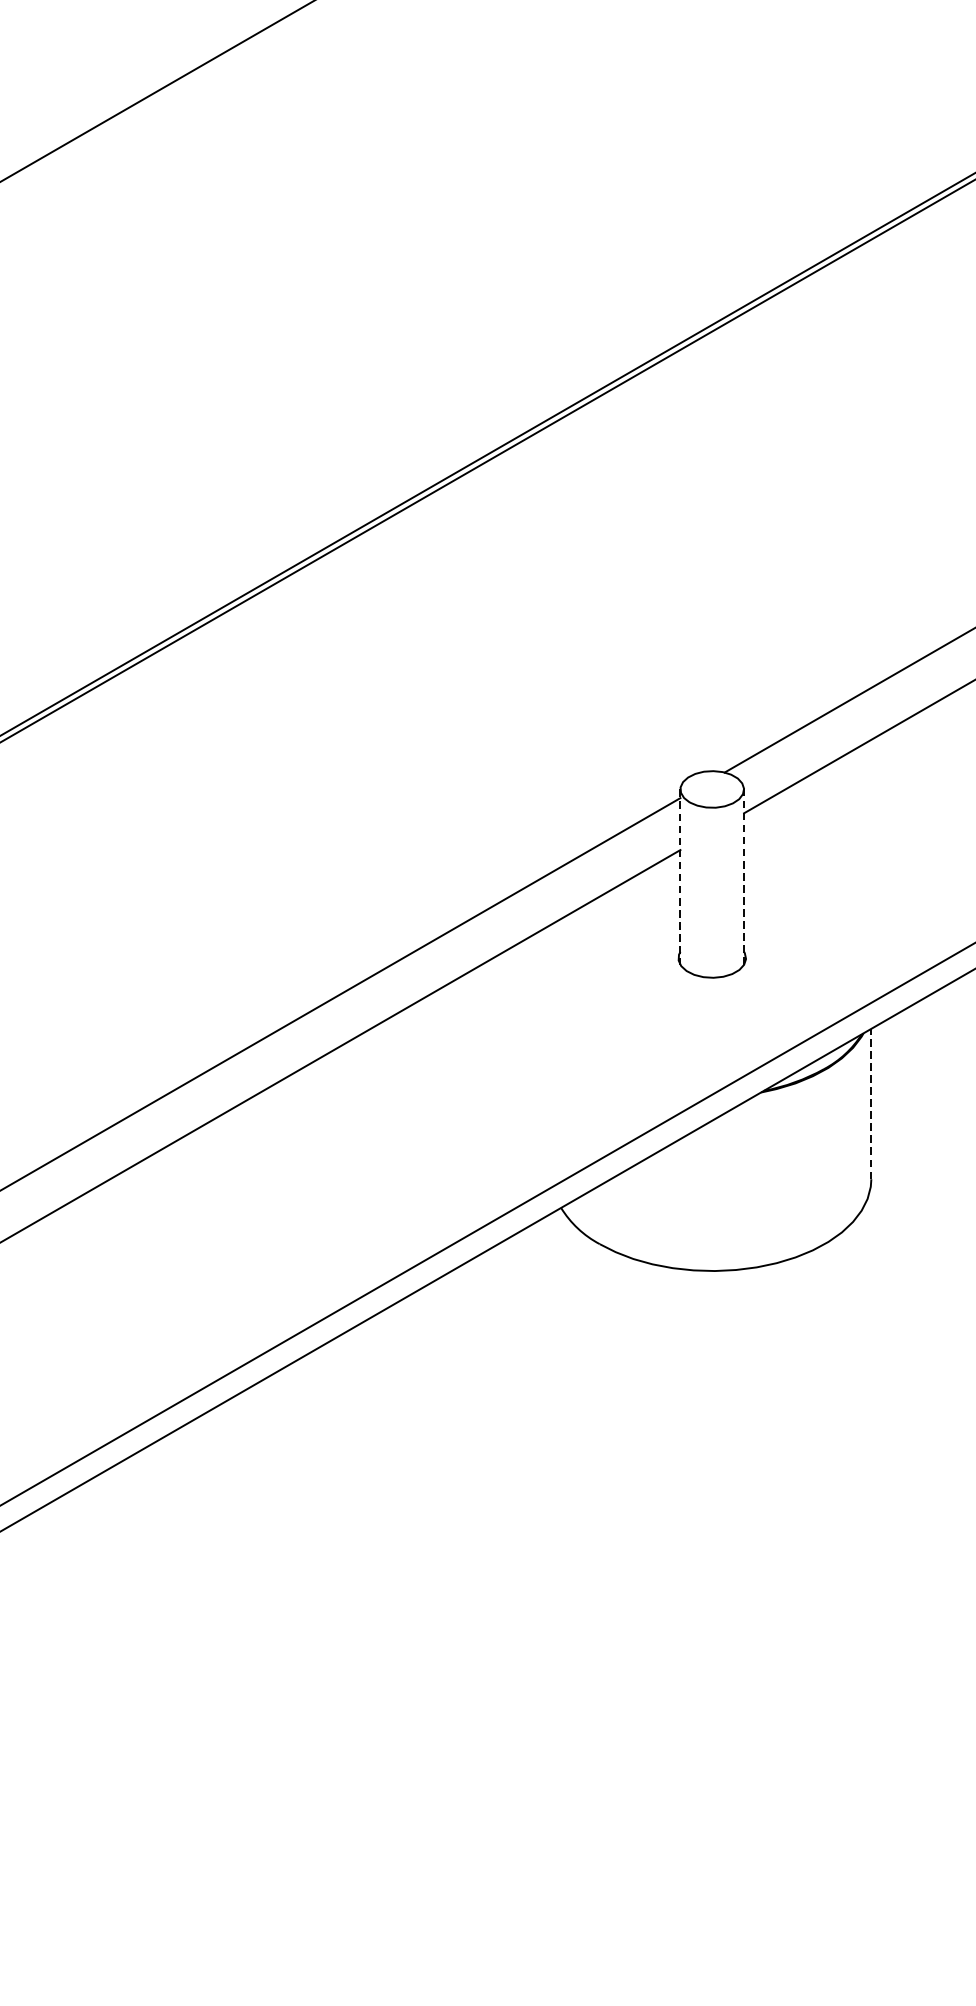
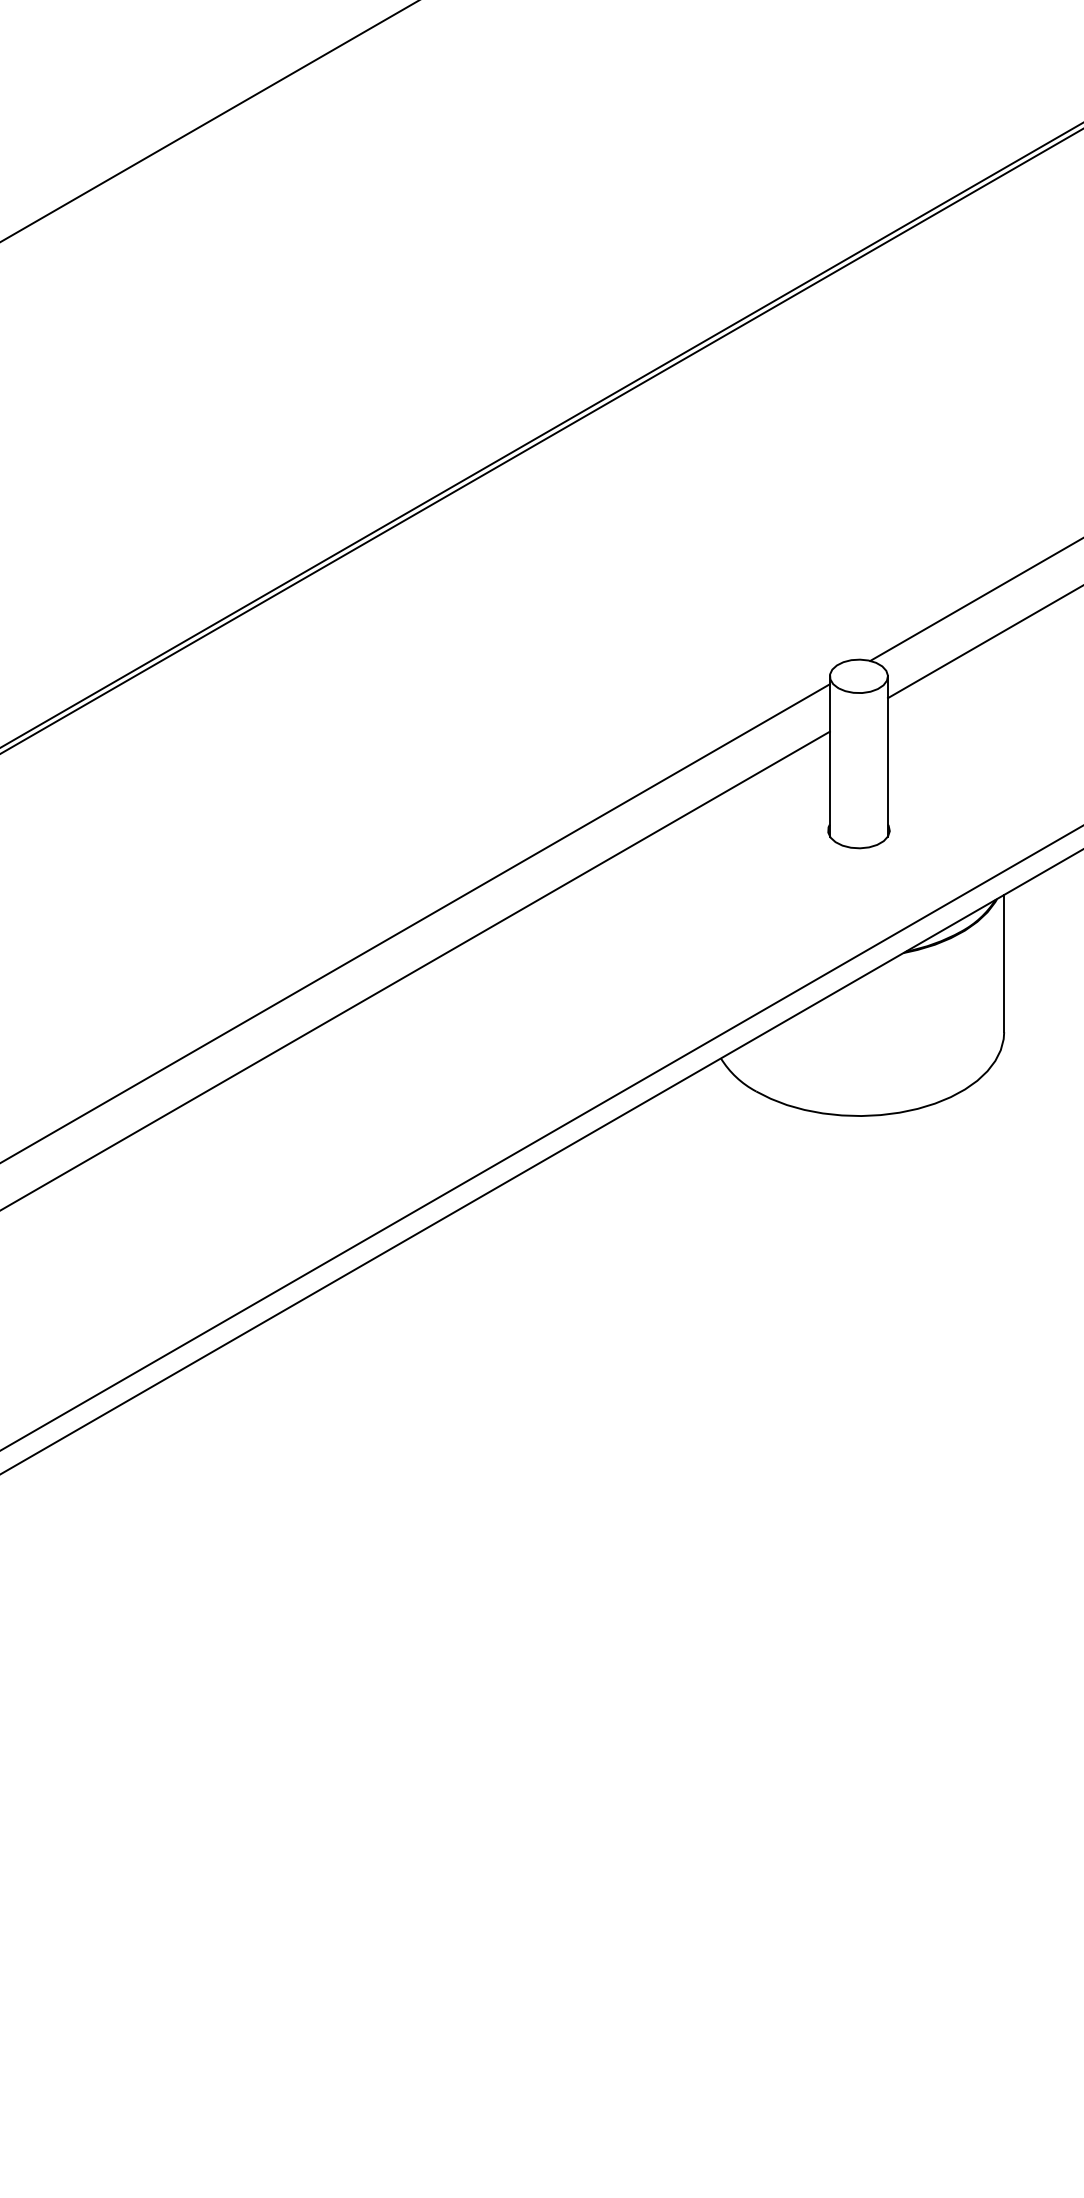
line: (744, 876) -> (888, 755), dashed -> solid
line: (680, 877) -> (829, 756), dashed -> solid
line: (871, 1103) -> (1004, 963), dashed -> solid

